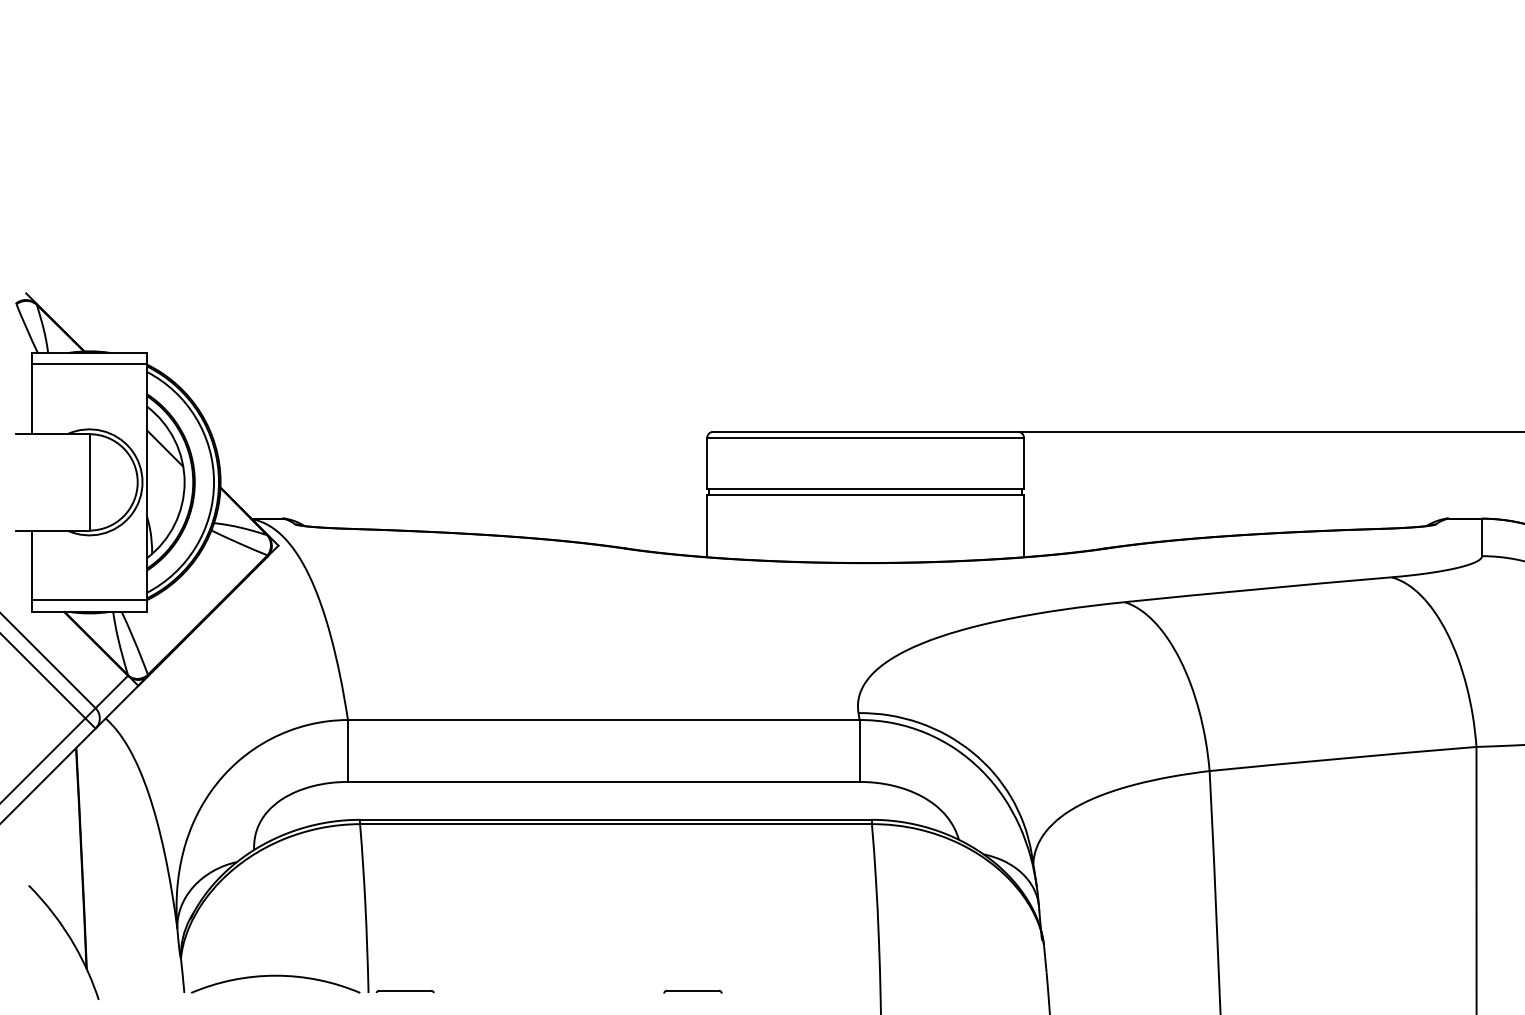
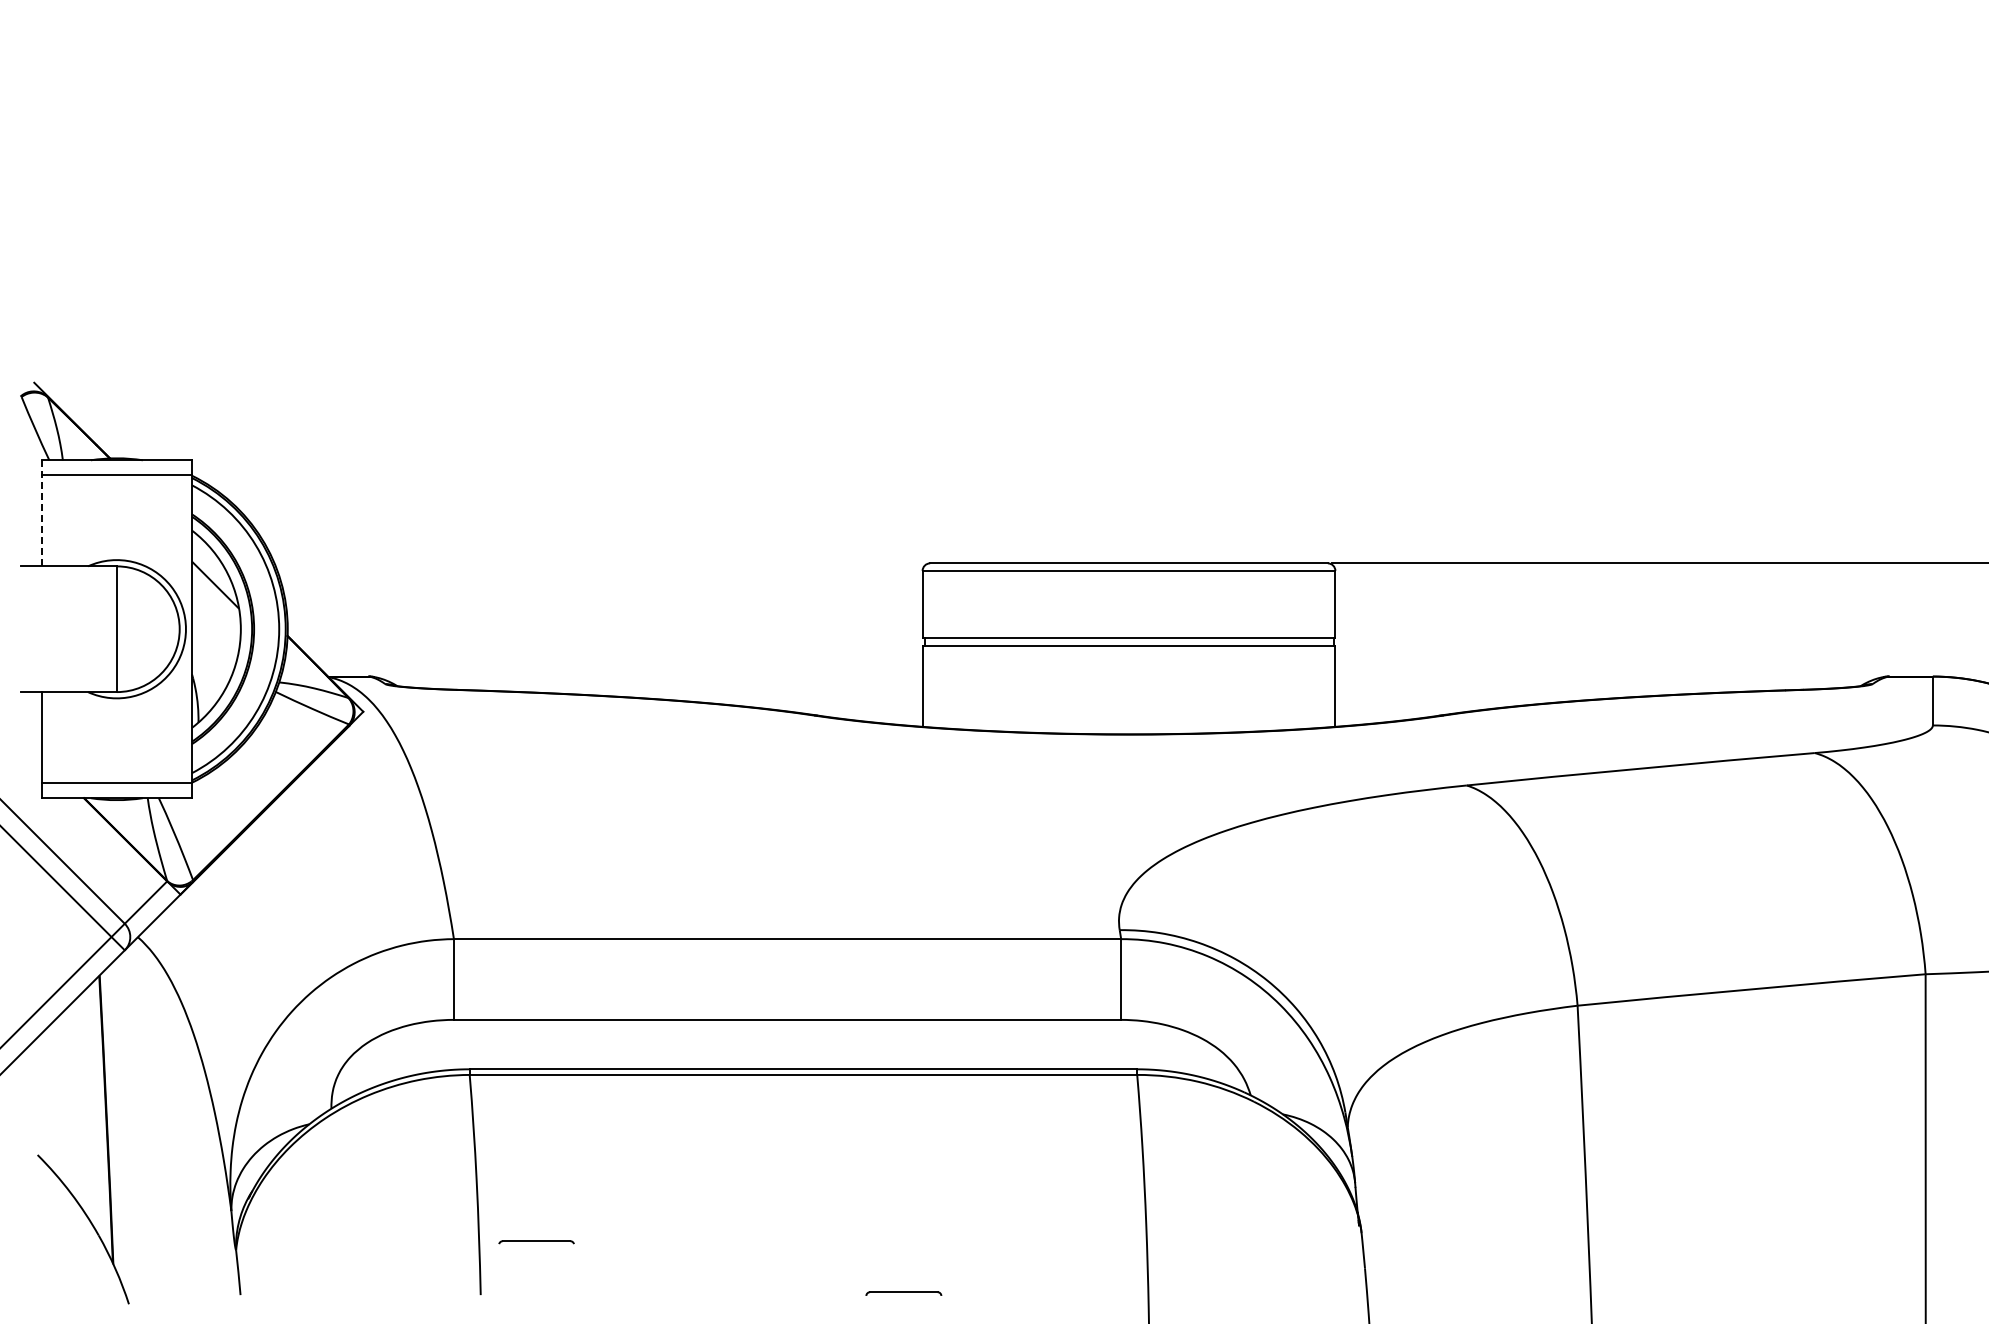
line: (31, 392) -> (41, 512), solid -> dashed
arc: (275, 976) -> (359, 1273), removed
part: (405, 991) -> (536, 1242), moved

